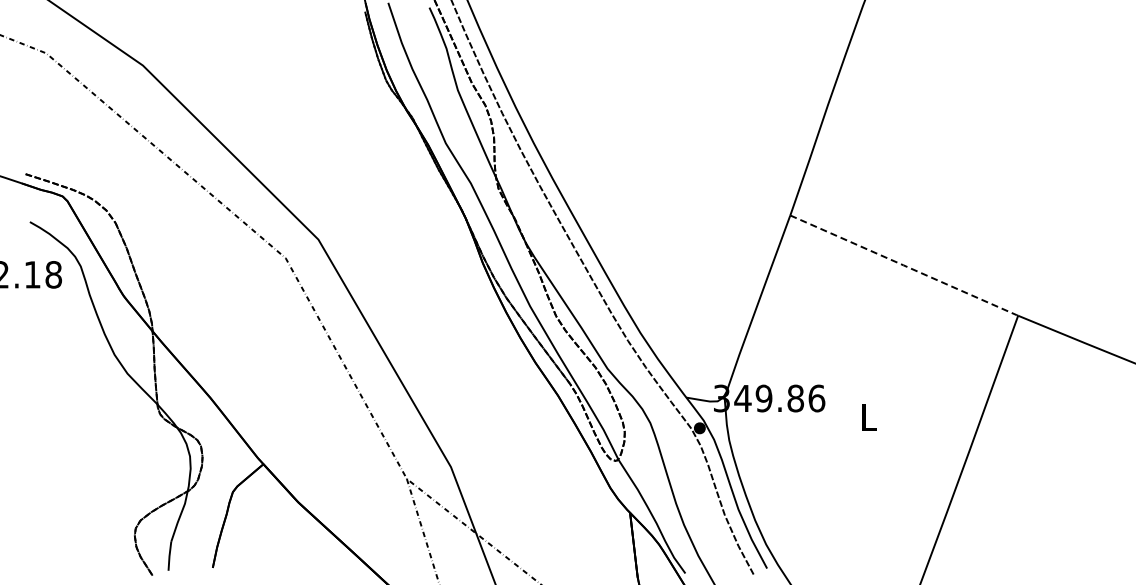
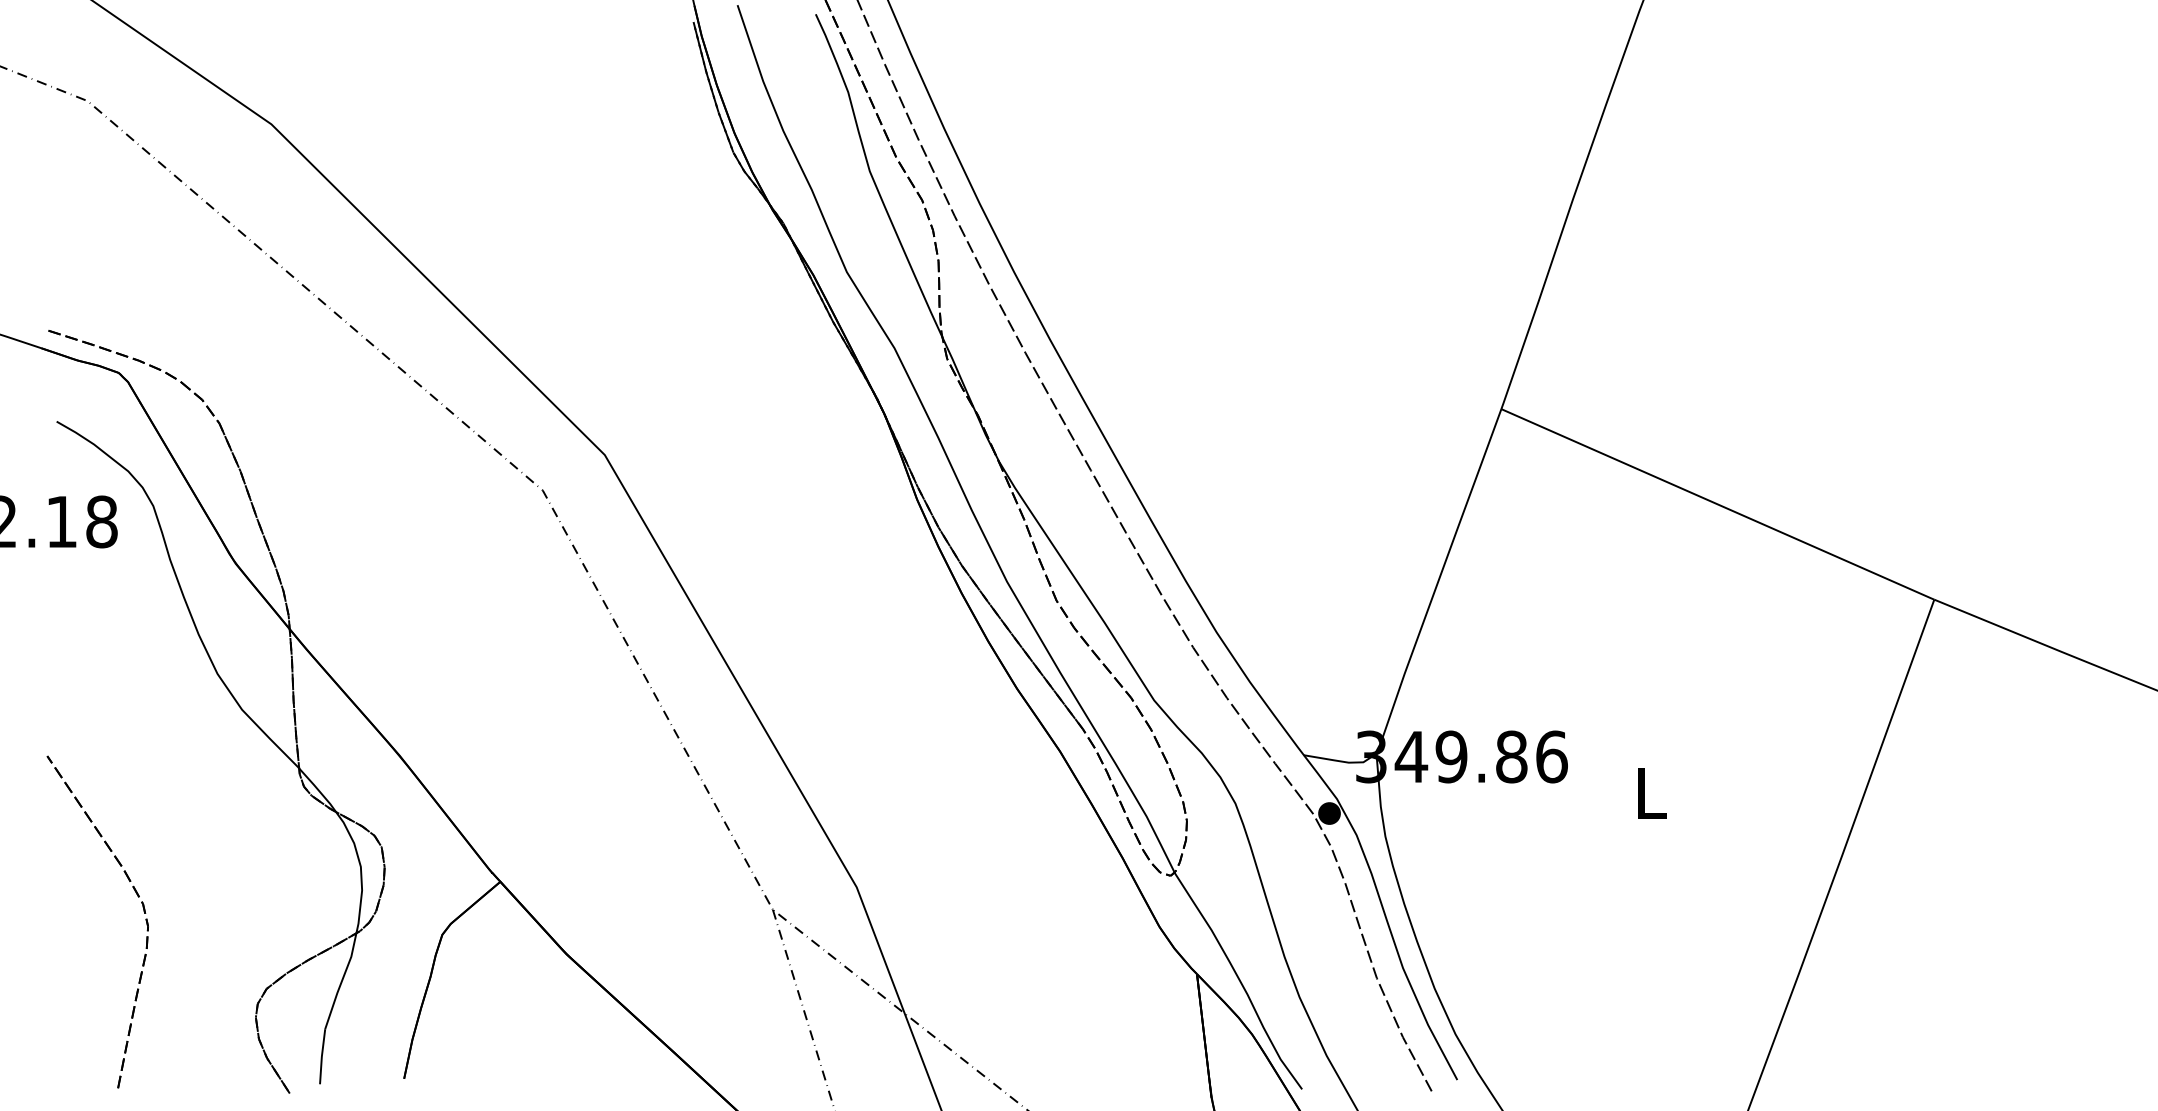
line: (904, 265) -> (1718, 504), dashed -> solid
part: (71, 471) -> (135, 895), added

